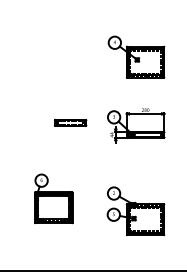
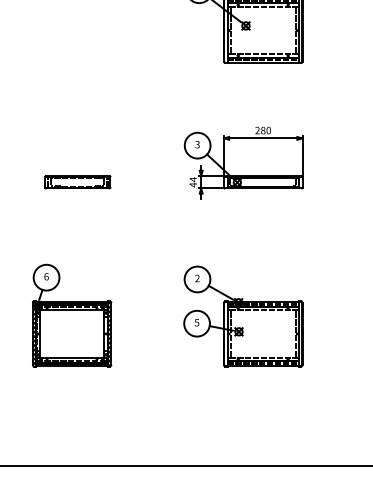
part: (70, 122) -> (77, 181), moved
part: (135, 210) -> (242, 314), moved

